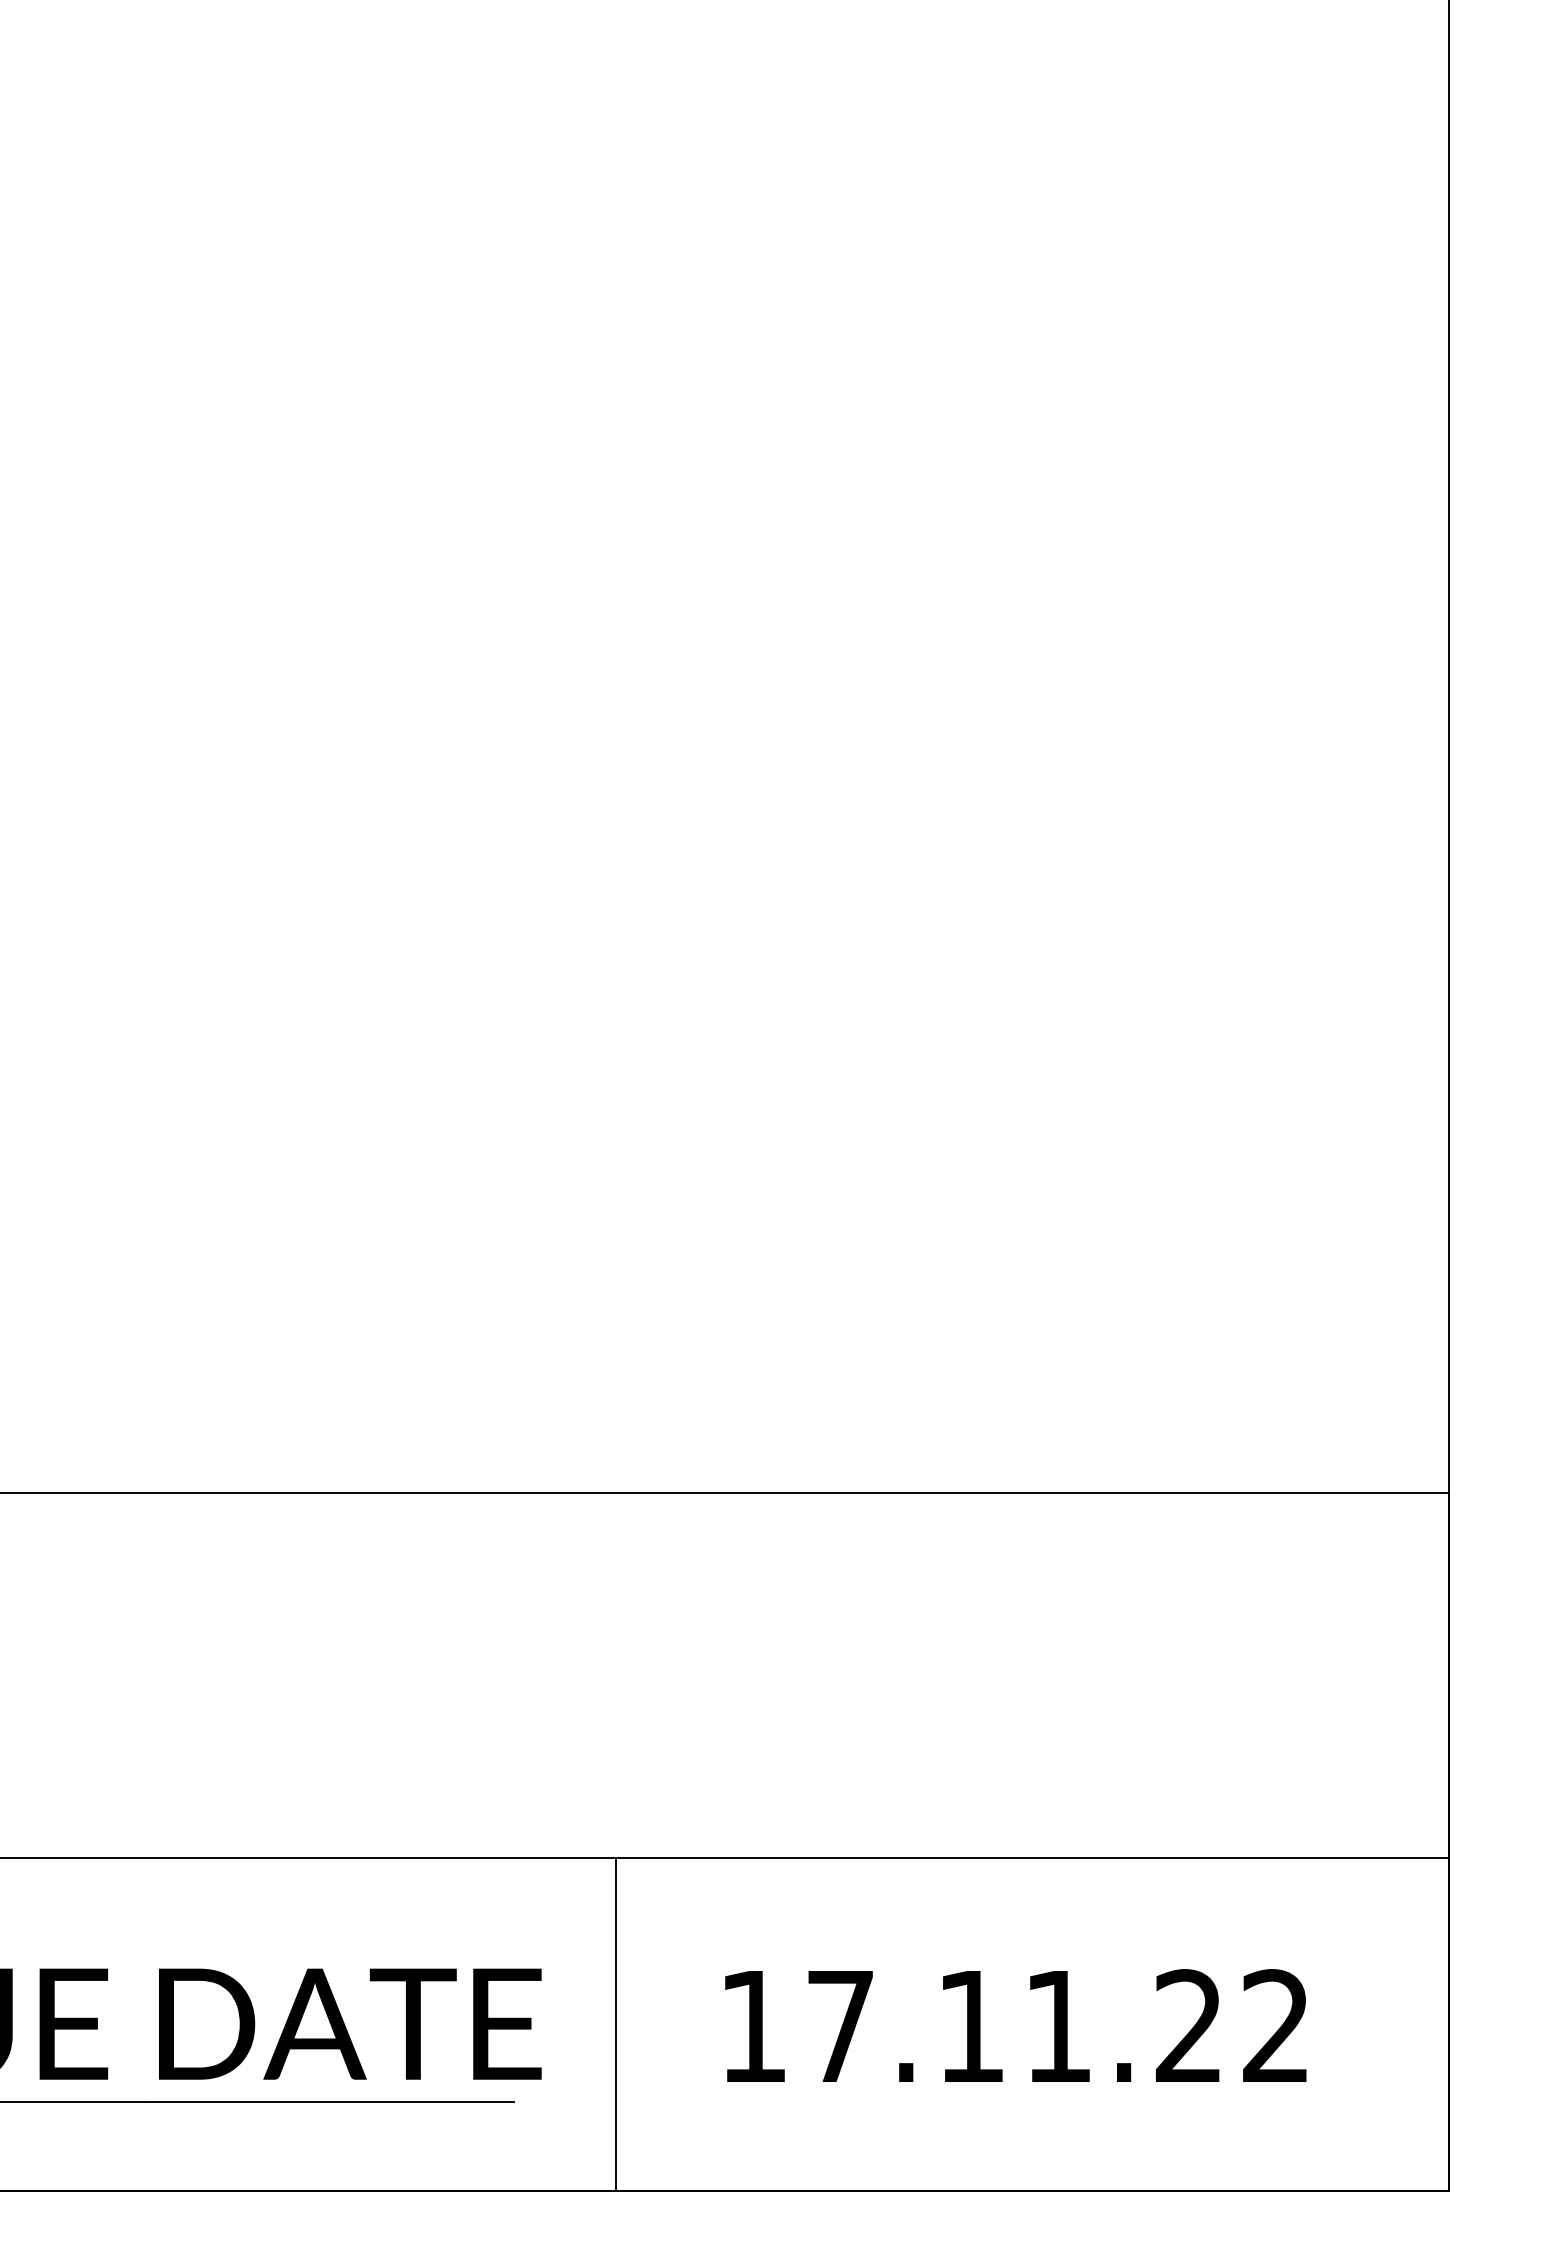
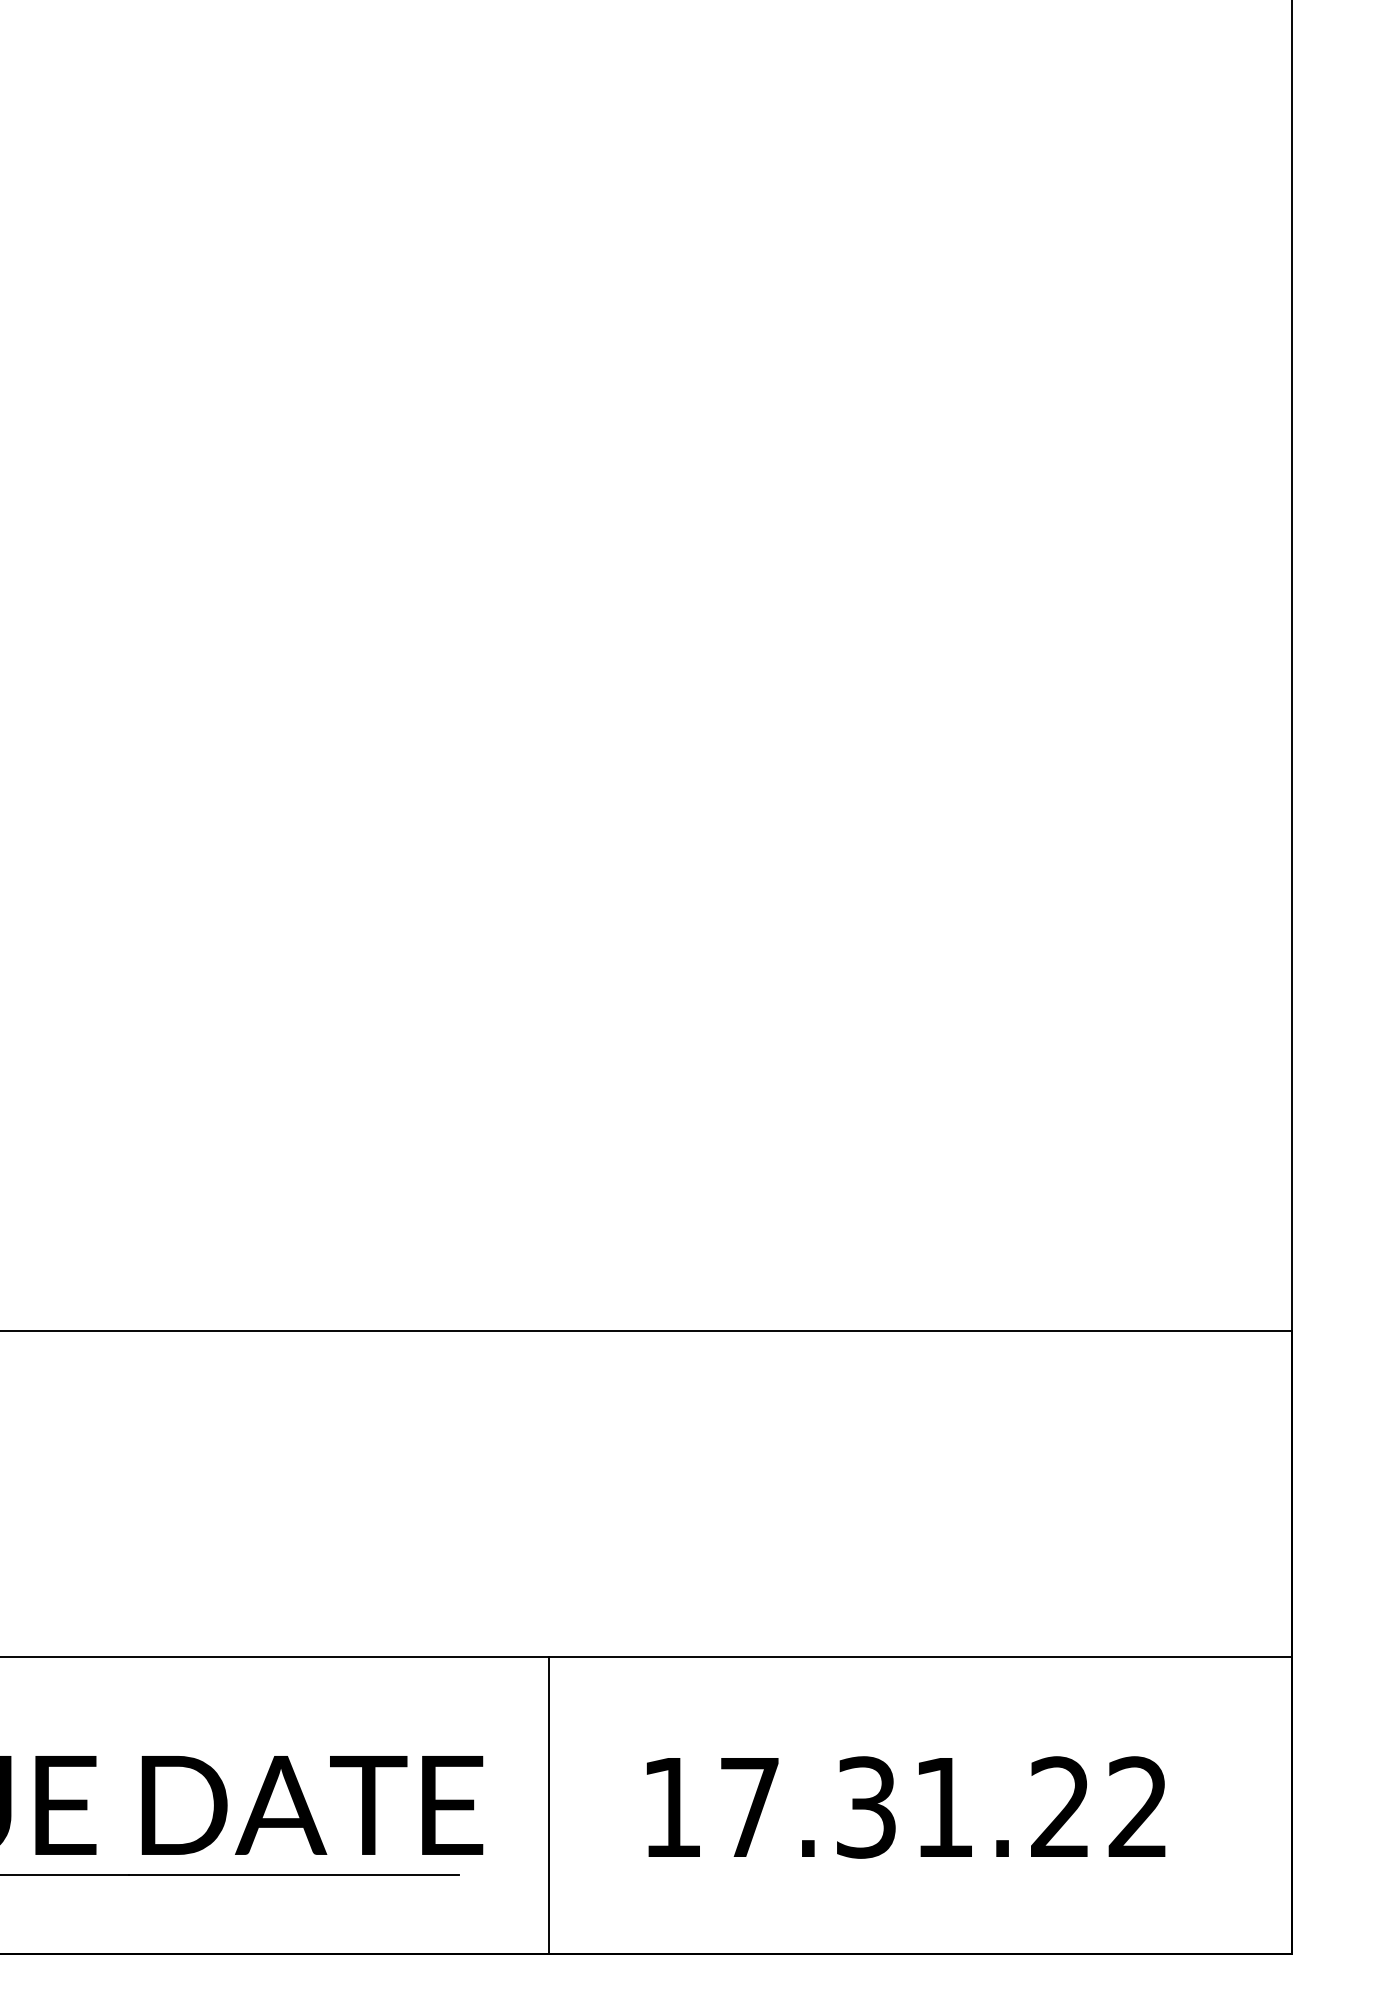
text: (971, 2026) -> (866, 1807), 17.11.22 -> 17.31.22

